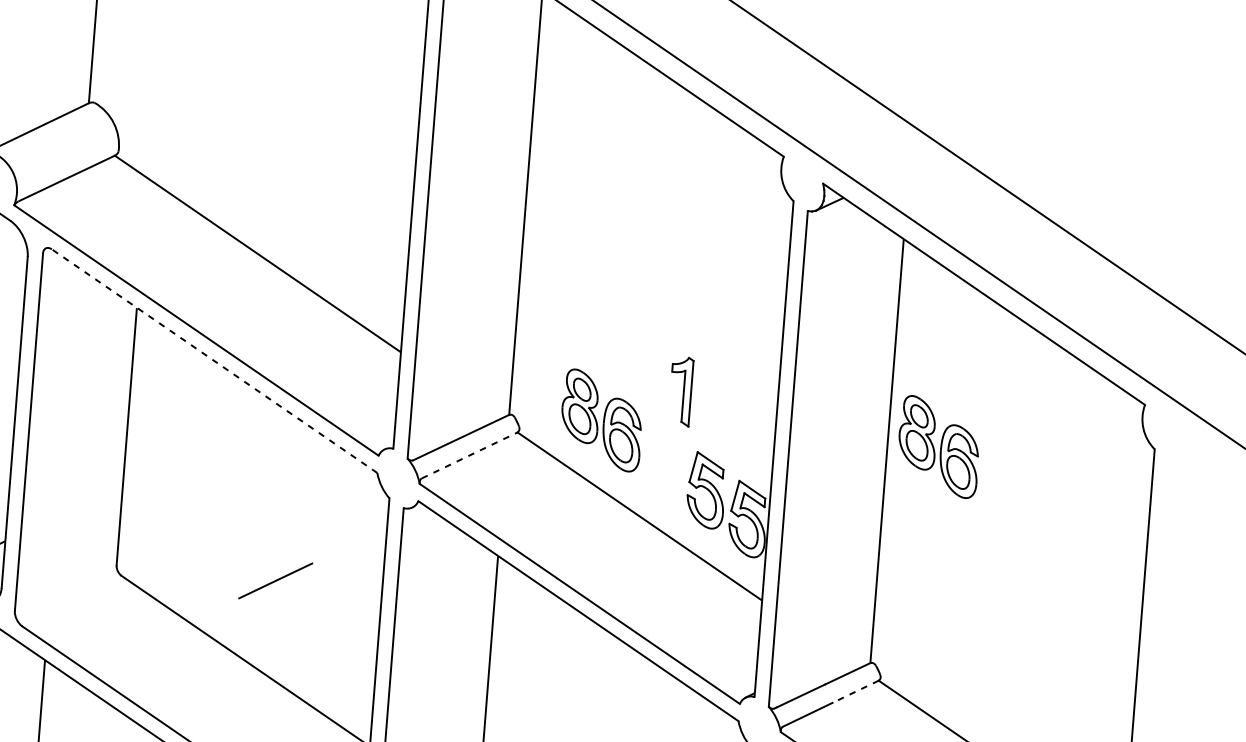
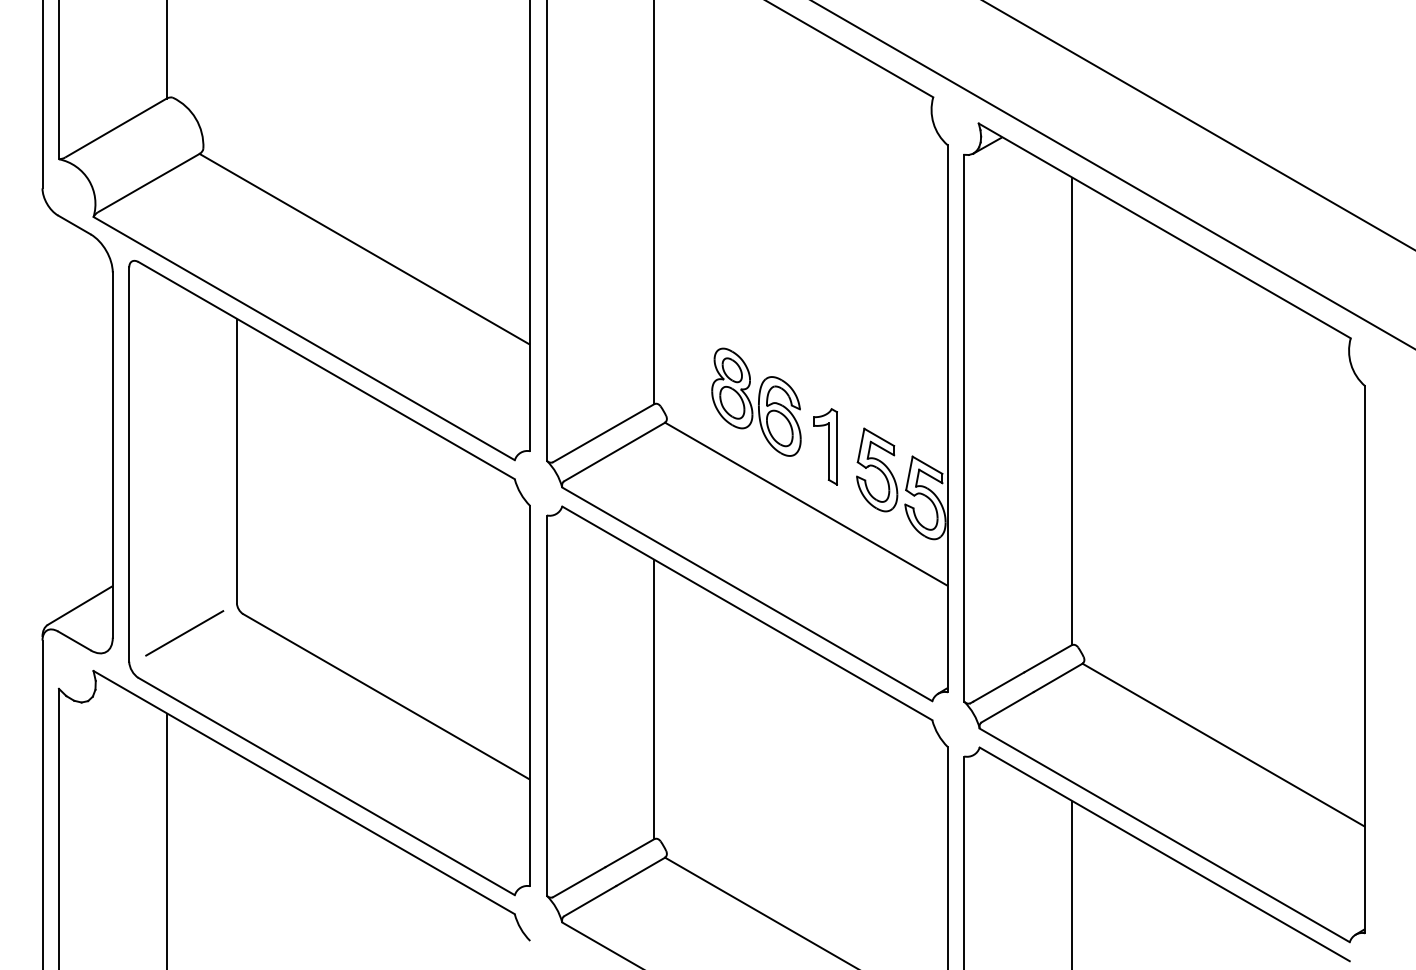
line: (214, 361) -> (326, 370), dashed -> solid
part: (680, 391) -> (825, 446), moved
part: (939, 446) -> (1128, 401), removed
line: (470, 455) -> (615, 451), dashed -> solid
line: (275, 581) -> (184, 633), moved
line: (854, 692) -> (1057, 678), dashed -> solid

